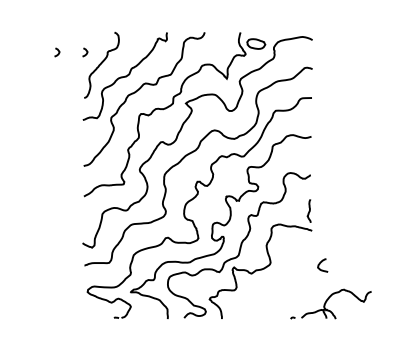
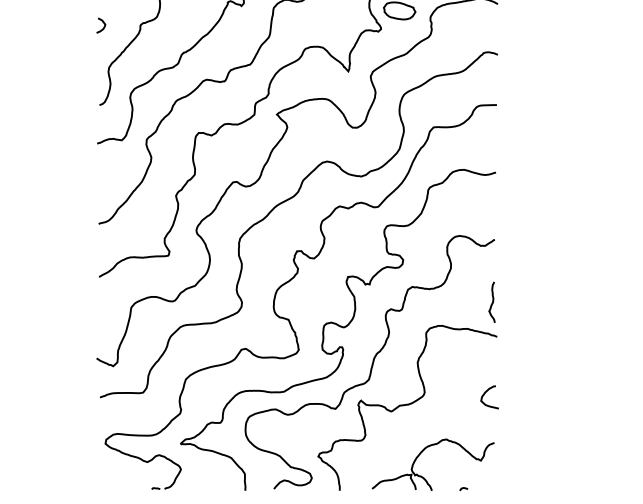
curve: (58, 52) -> (54, 25), removed
curve: (320, 264) -> (485, 395), moved
part: (330, 297) -> (422, 453), moved

